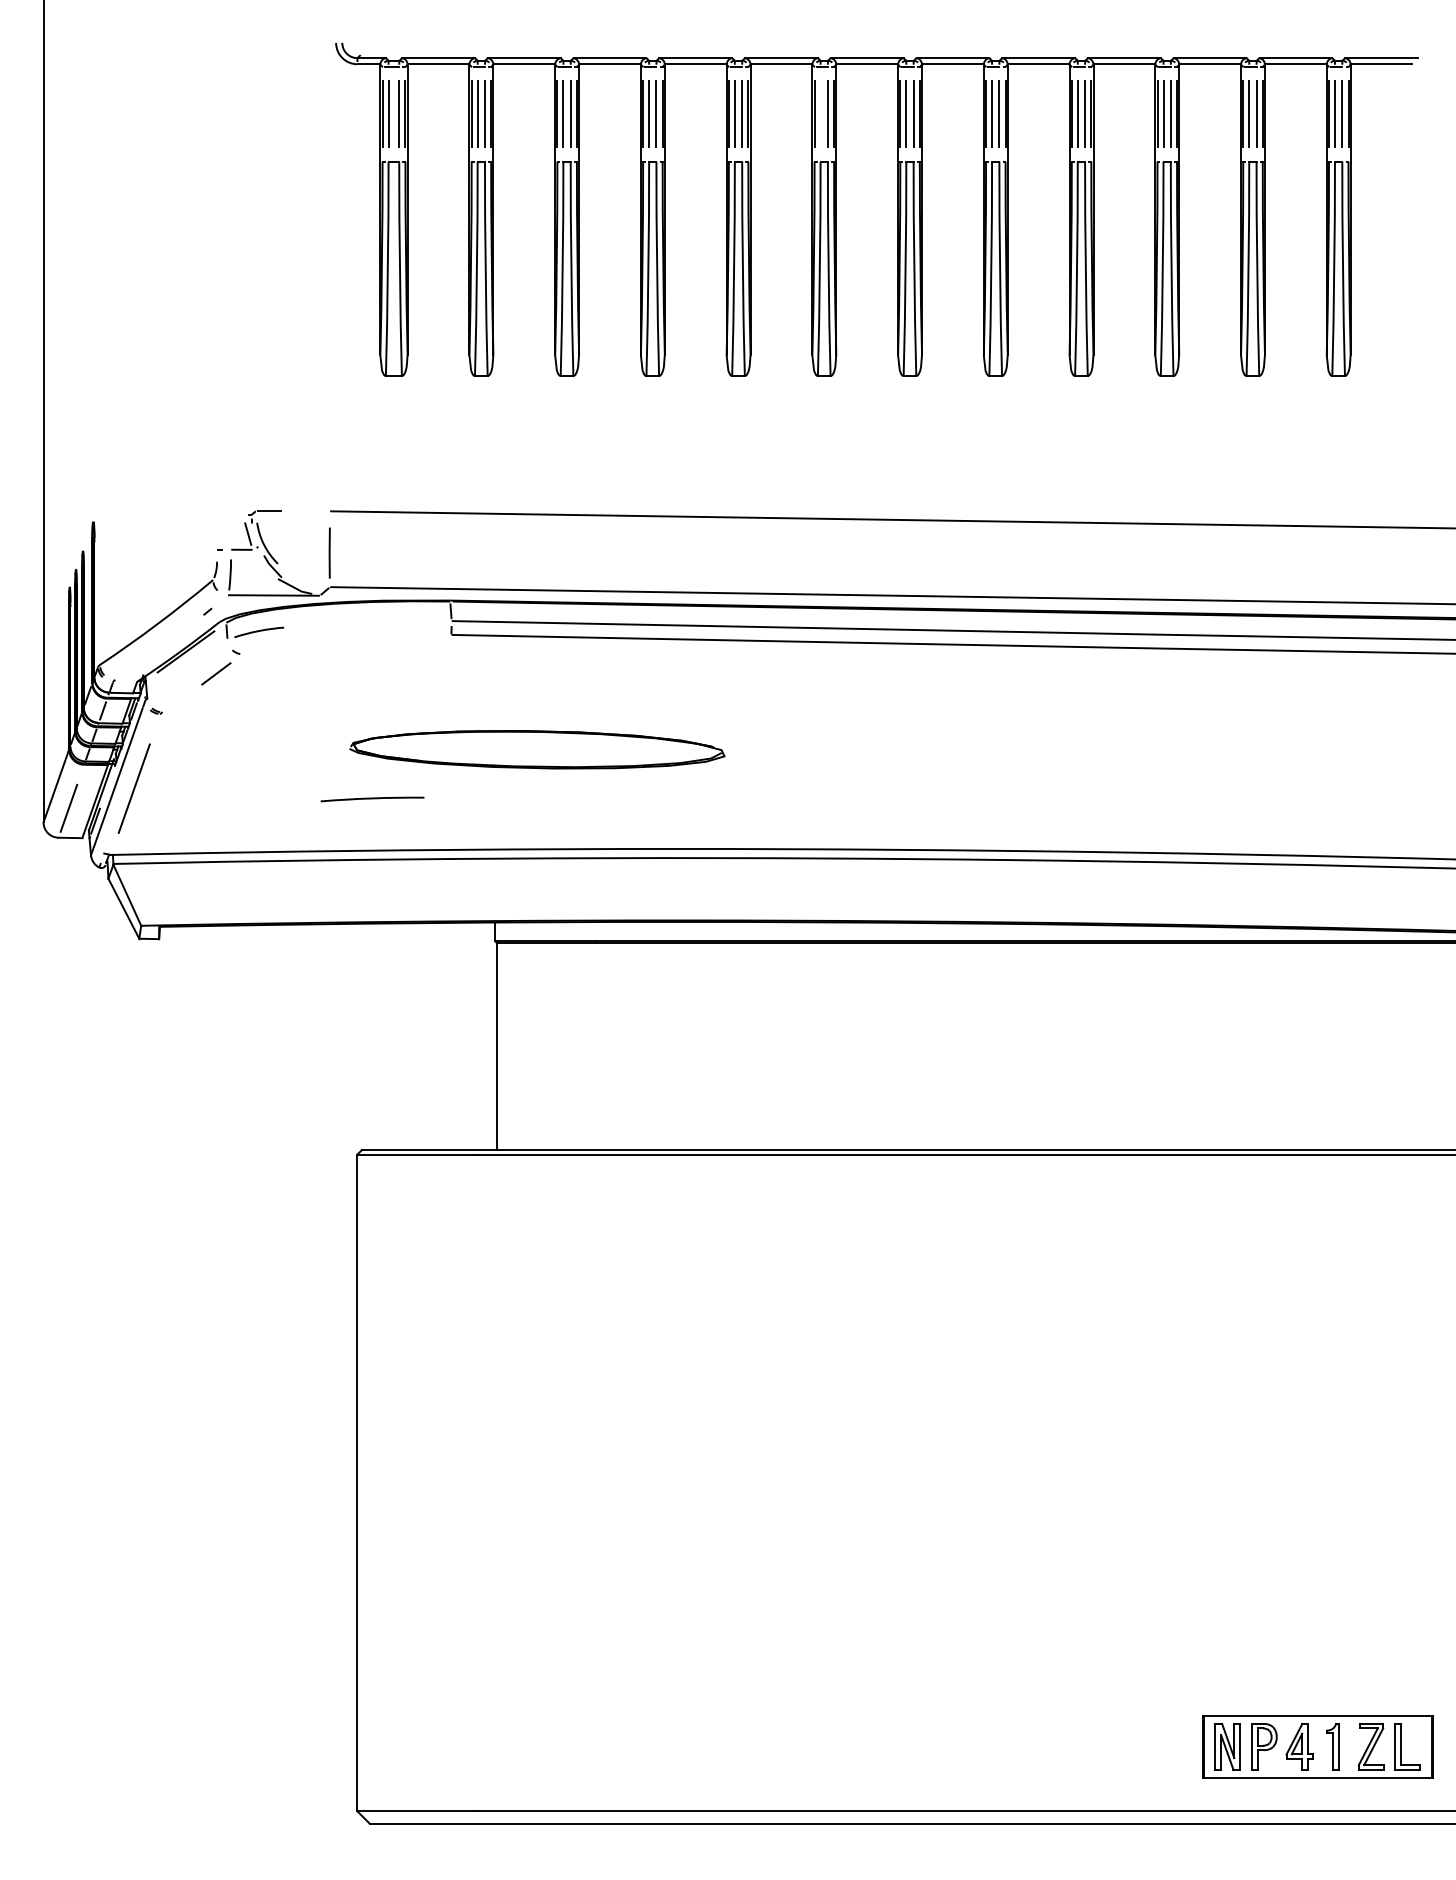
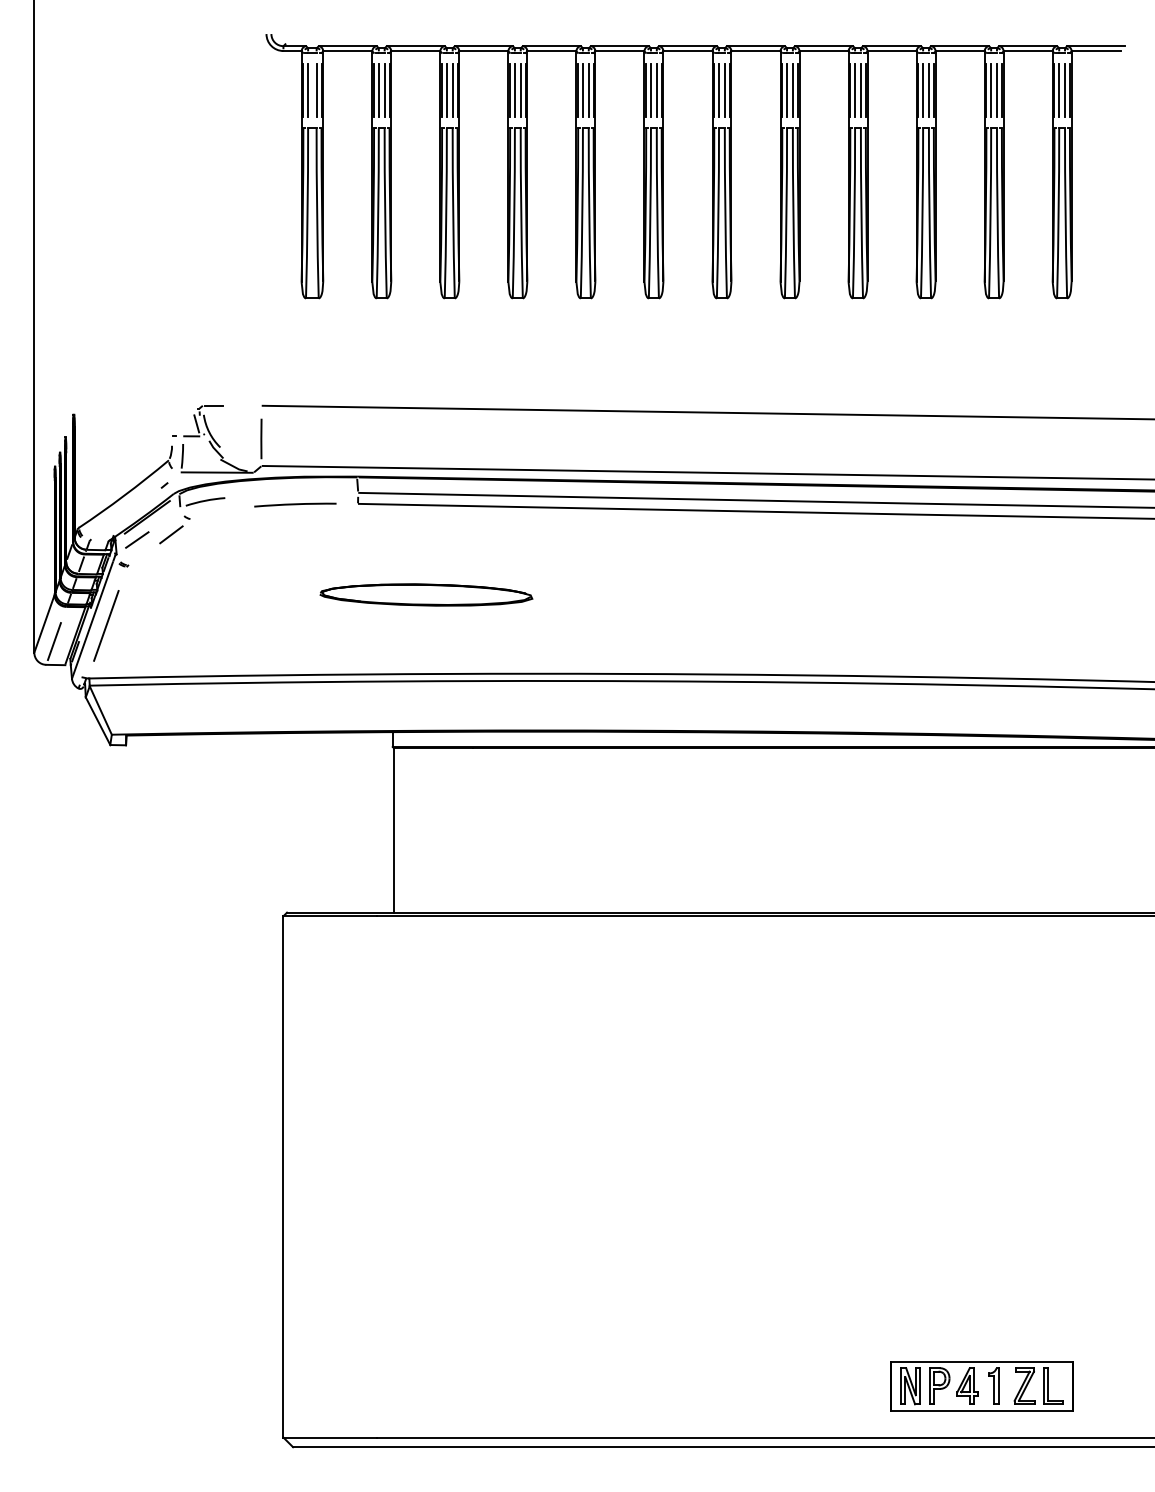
line: (820, 114) -> (650, 90), added
line: (173, 680) -> (137, 540), added
part: (537, 749) -> (426, 594), size x0.71
arc: (372, 799) -> (295, 505), moved
part: (1317, 1746) -> (981, 1386), moved

